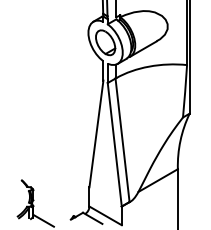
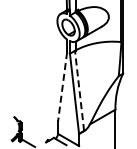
line: (96, 133) -> (62, 86), solid -> dashed
line: (122, 139) -> (79, 90), solid -> dashed

